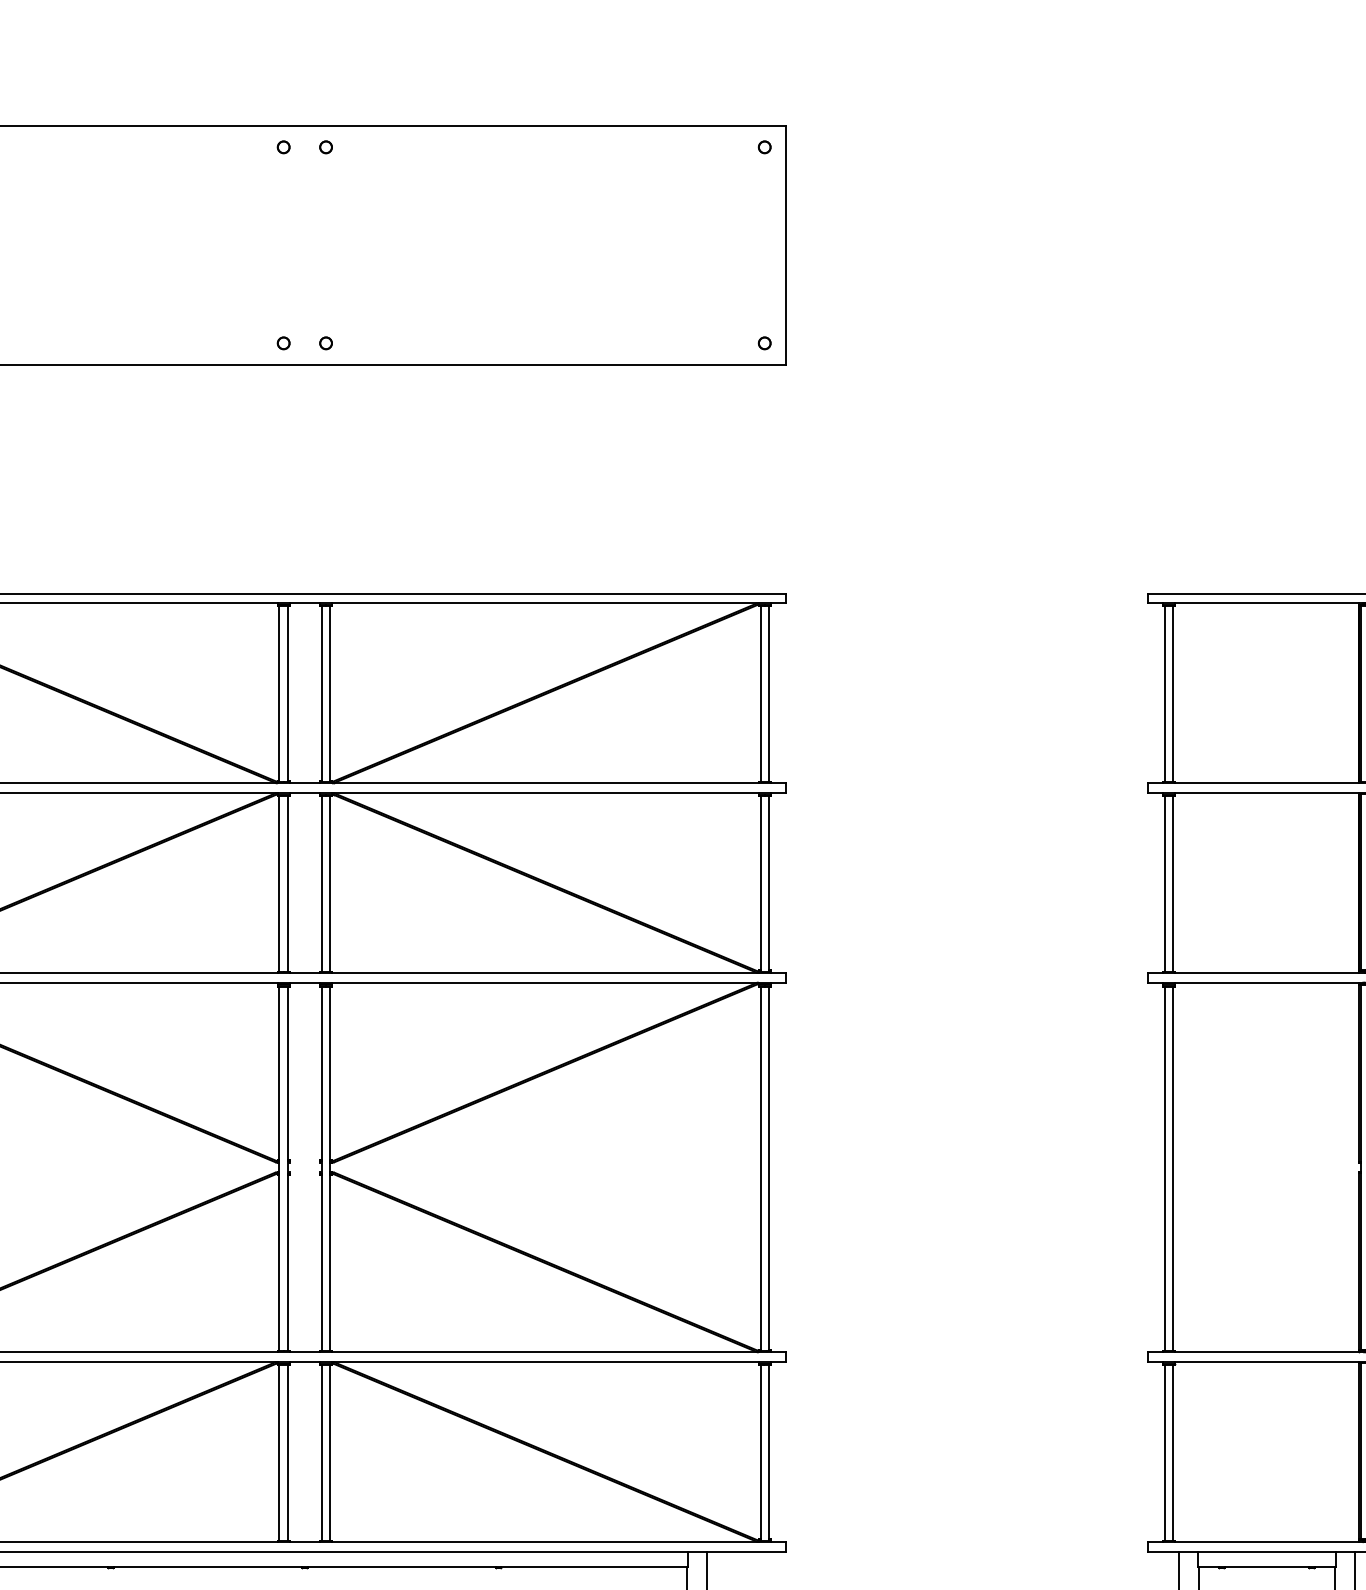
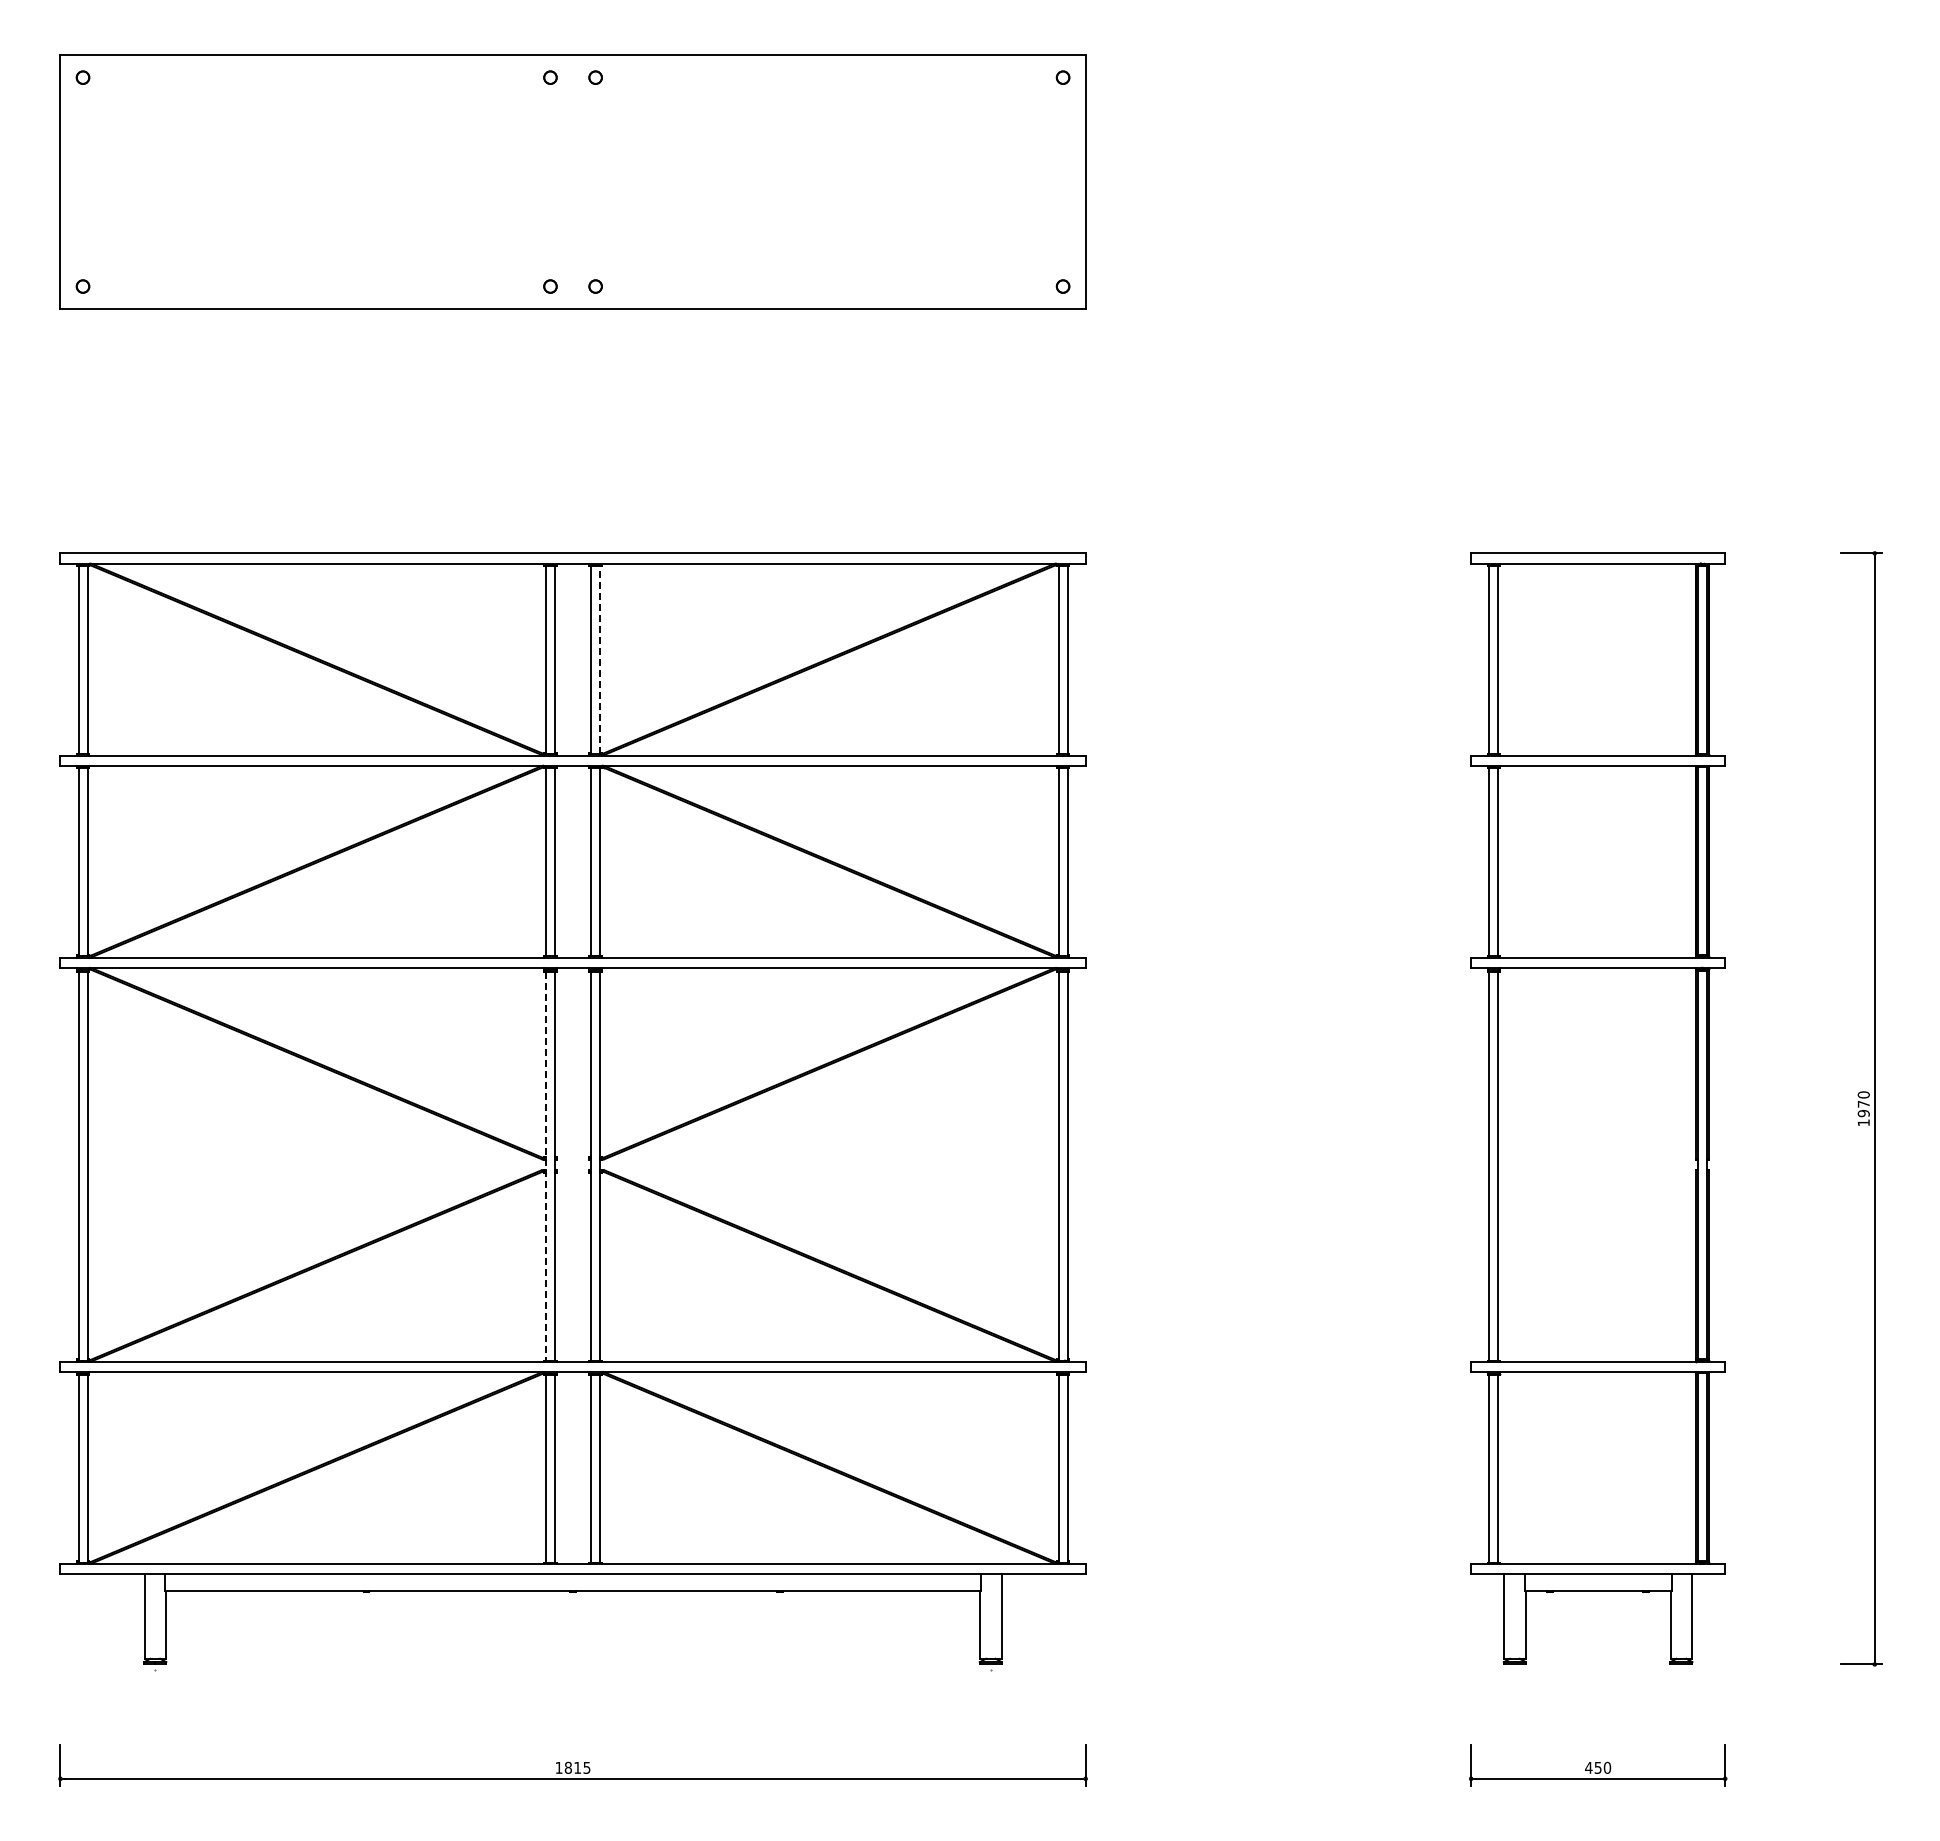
line: (330, 694) -> (600, 660), solid -> dashed
line: (279, 1170) -> (545, 1167), solid -> dashed

